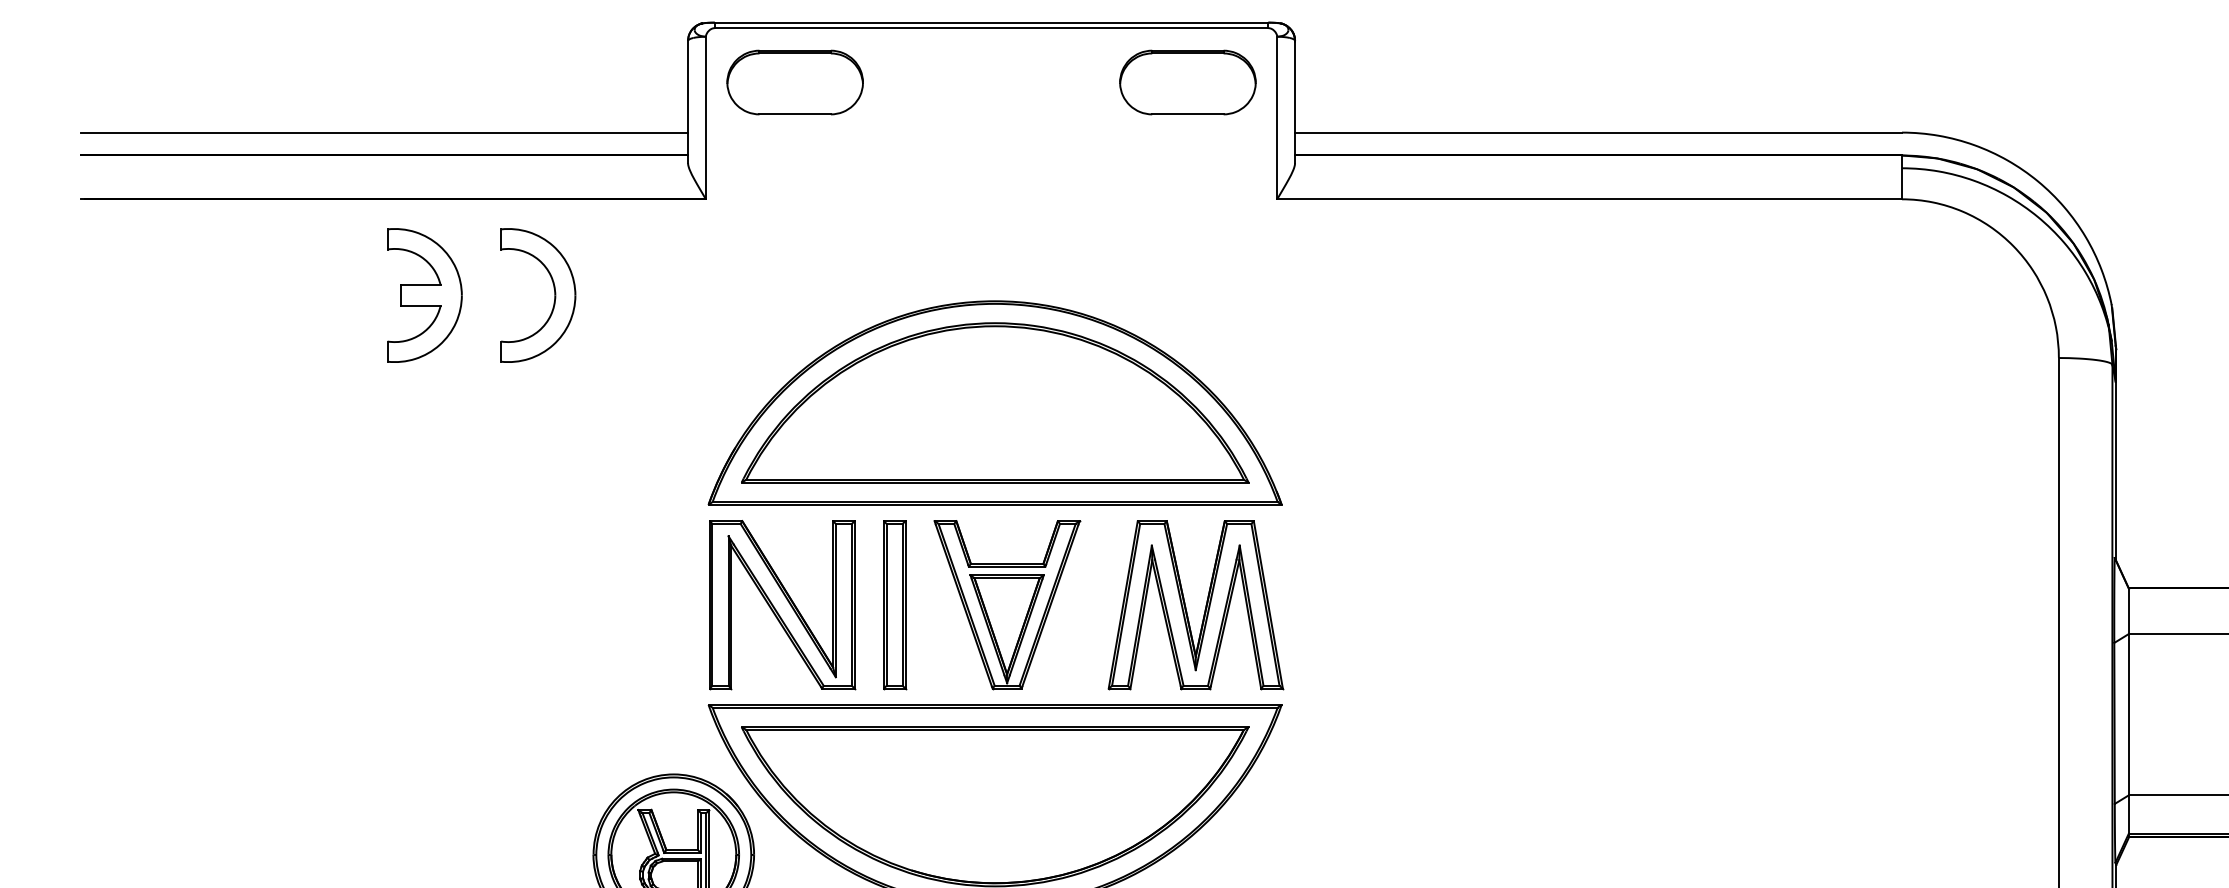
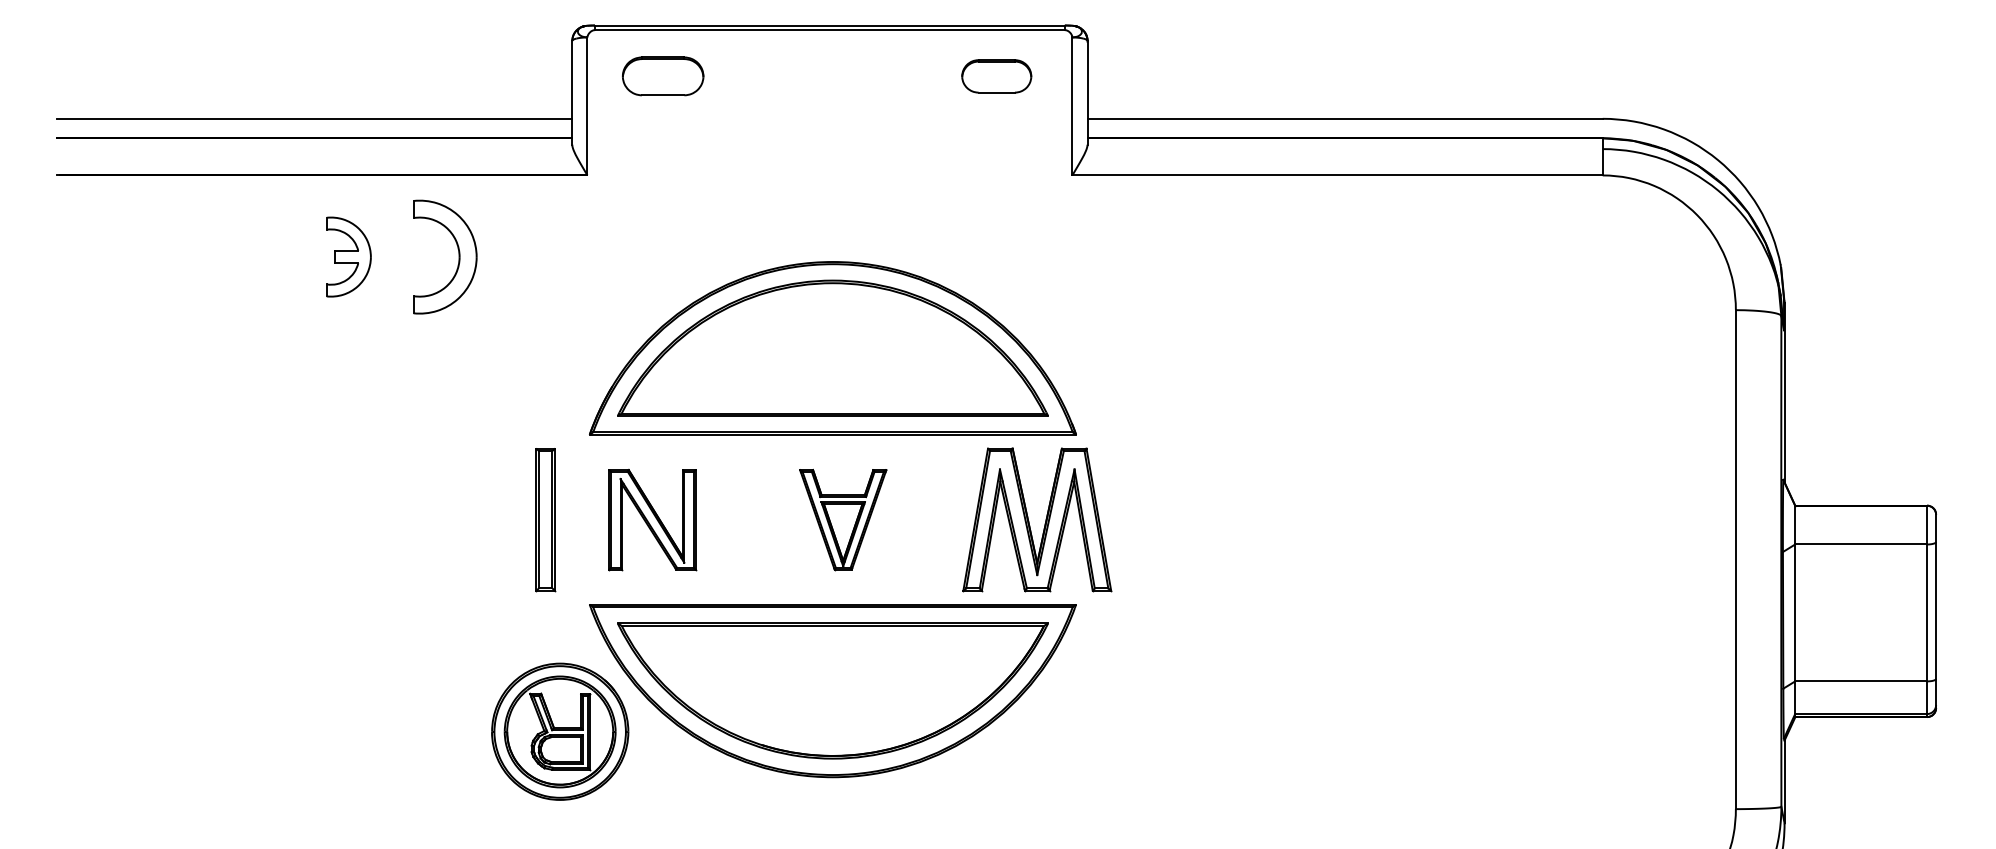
part: (794, 82) -> (662, 76), size x0.7
part: (1187, 82) -> (996, 76), size x0.6
part: (424, 294) -> (348, 256), size x0.7
part: (782, 604) -> (652, 519), size x0.7
part: (1007, 604) -> (843, 519), size x0.7
part: (1205, 604) -> (1045, 519), moved
part: (894, 605) -> (545, 520), moved

